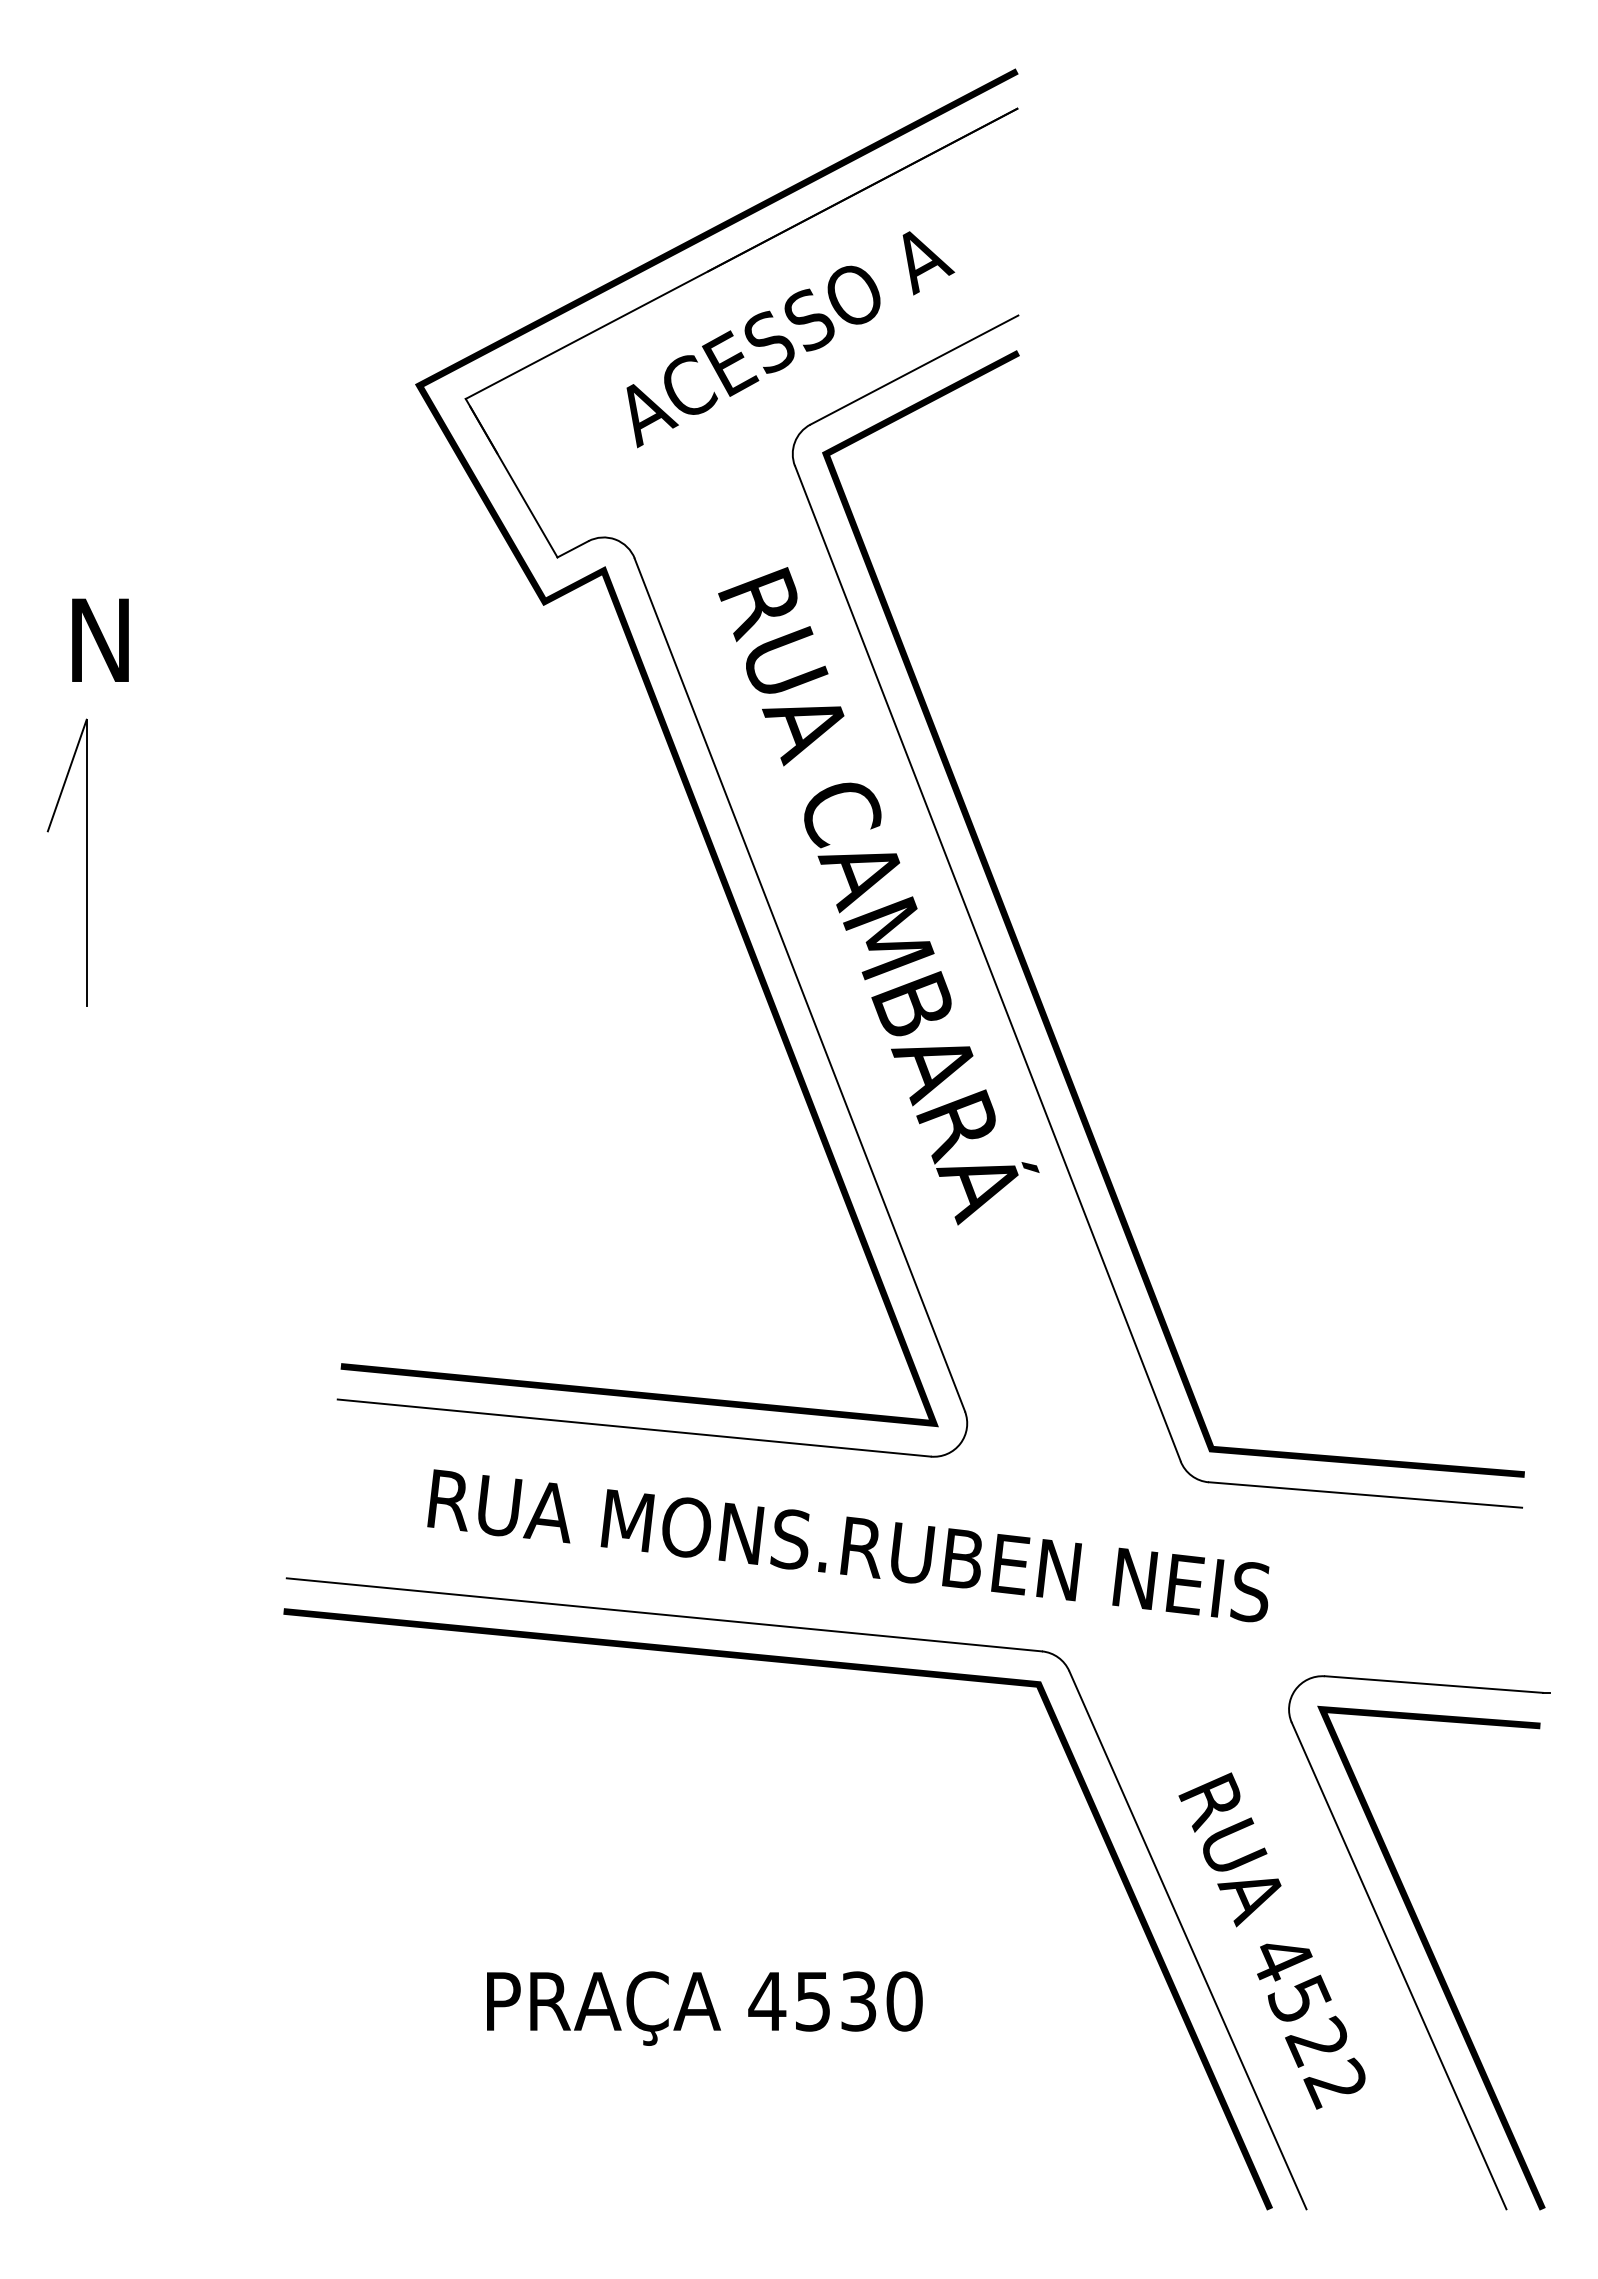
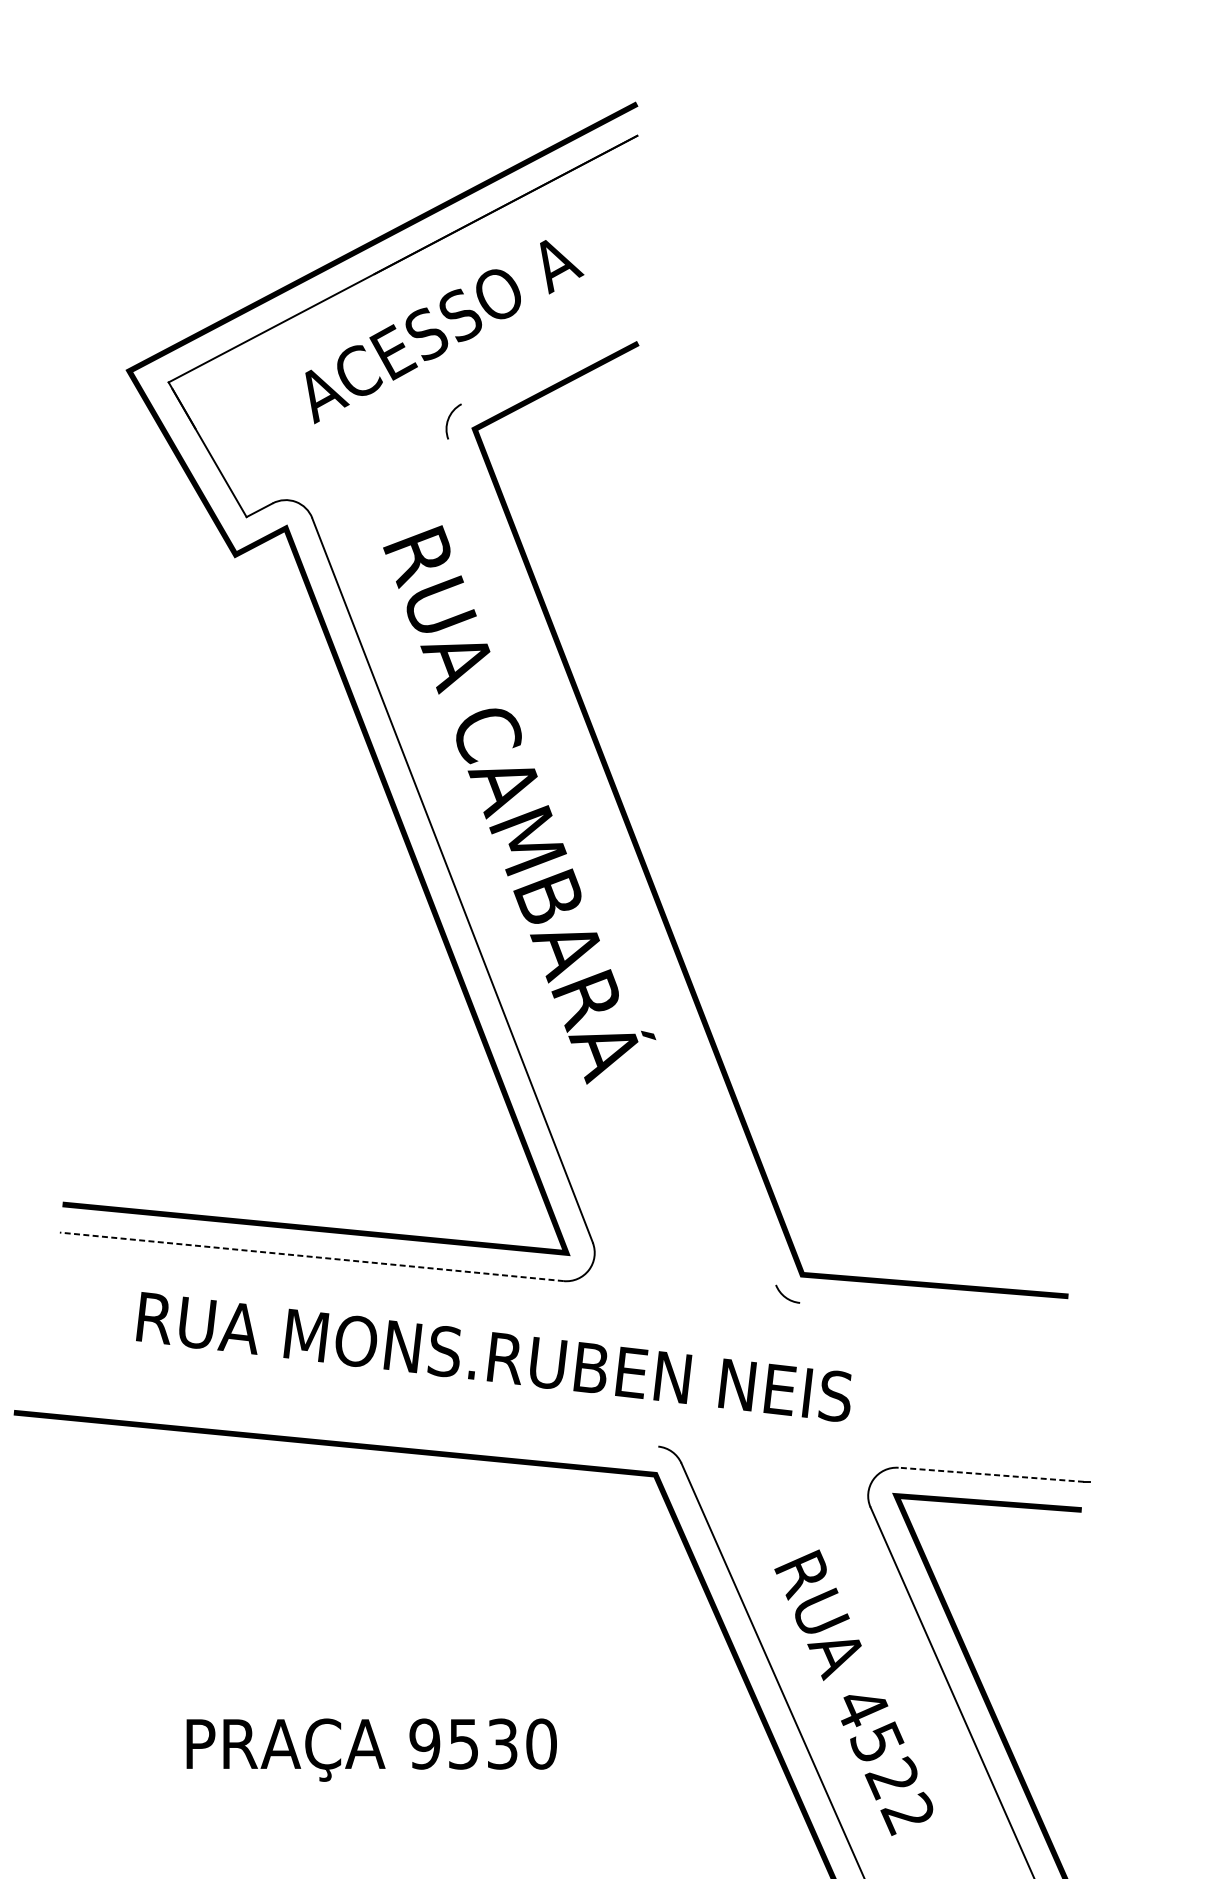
line: (914, 369) -> (549, 357), removed
line: (987, 963) -> (611, 862), removed
line: (634, 1428) -> (312, 1257), solid -> dashed
line: (1365, 1494) -> (933, 1313), removed
line: (663, 1614) -> (336, 1415), removed
line: (1433, 1684) -> (990, 1474), solid -> dashed
text: (767, 2001) -> (425, 1744), 4530 -> 9530

